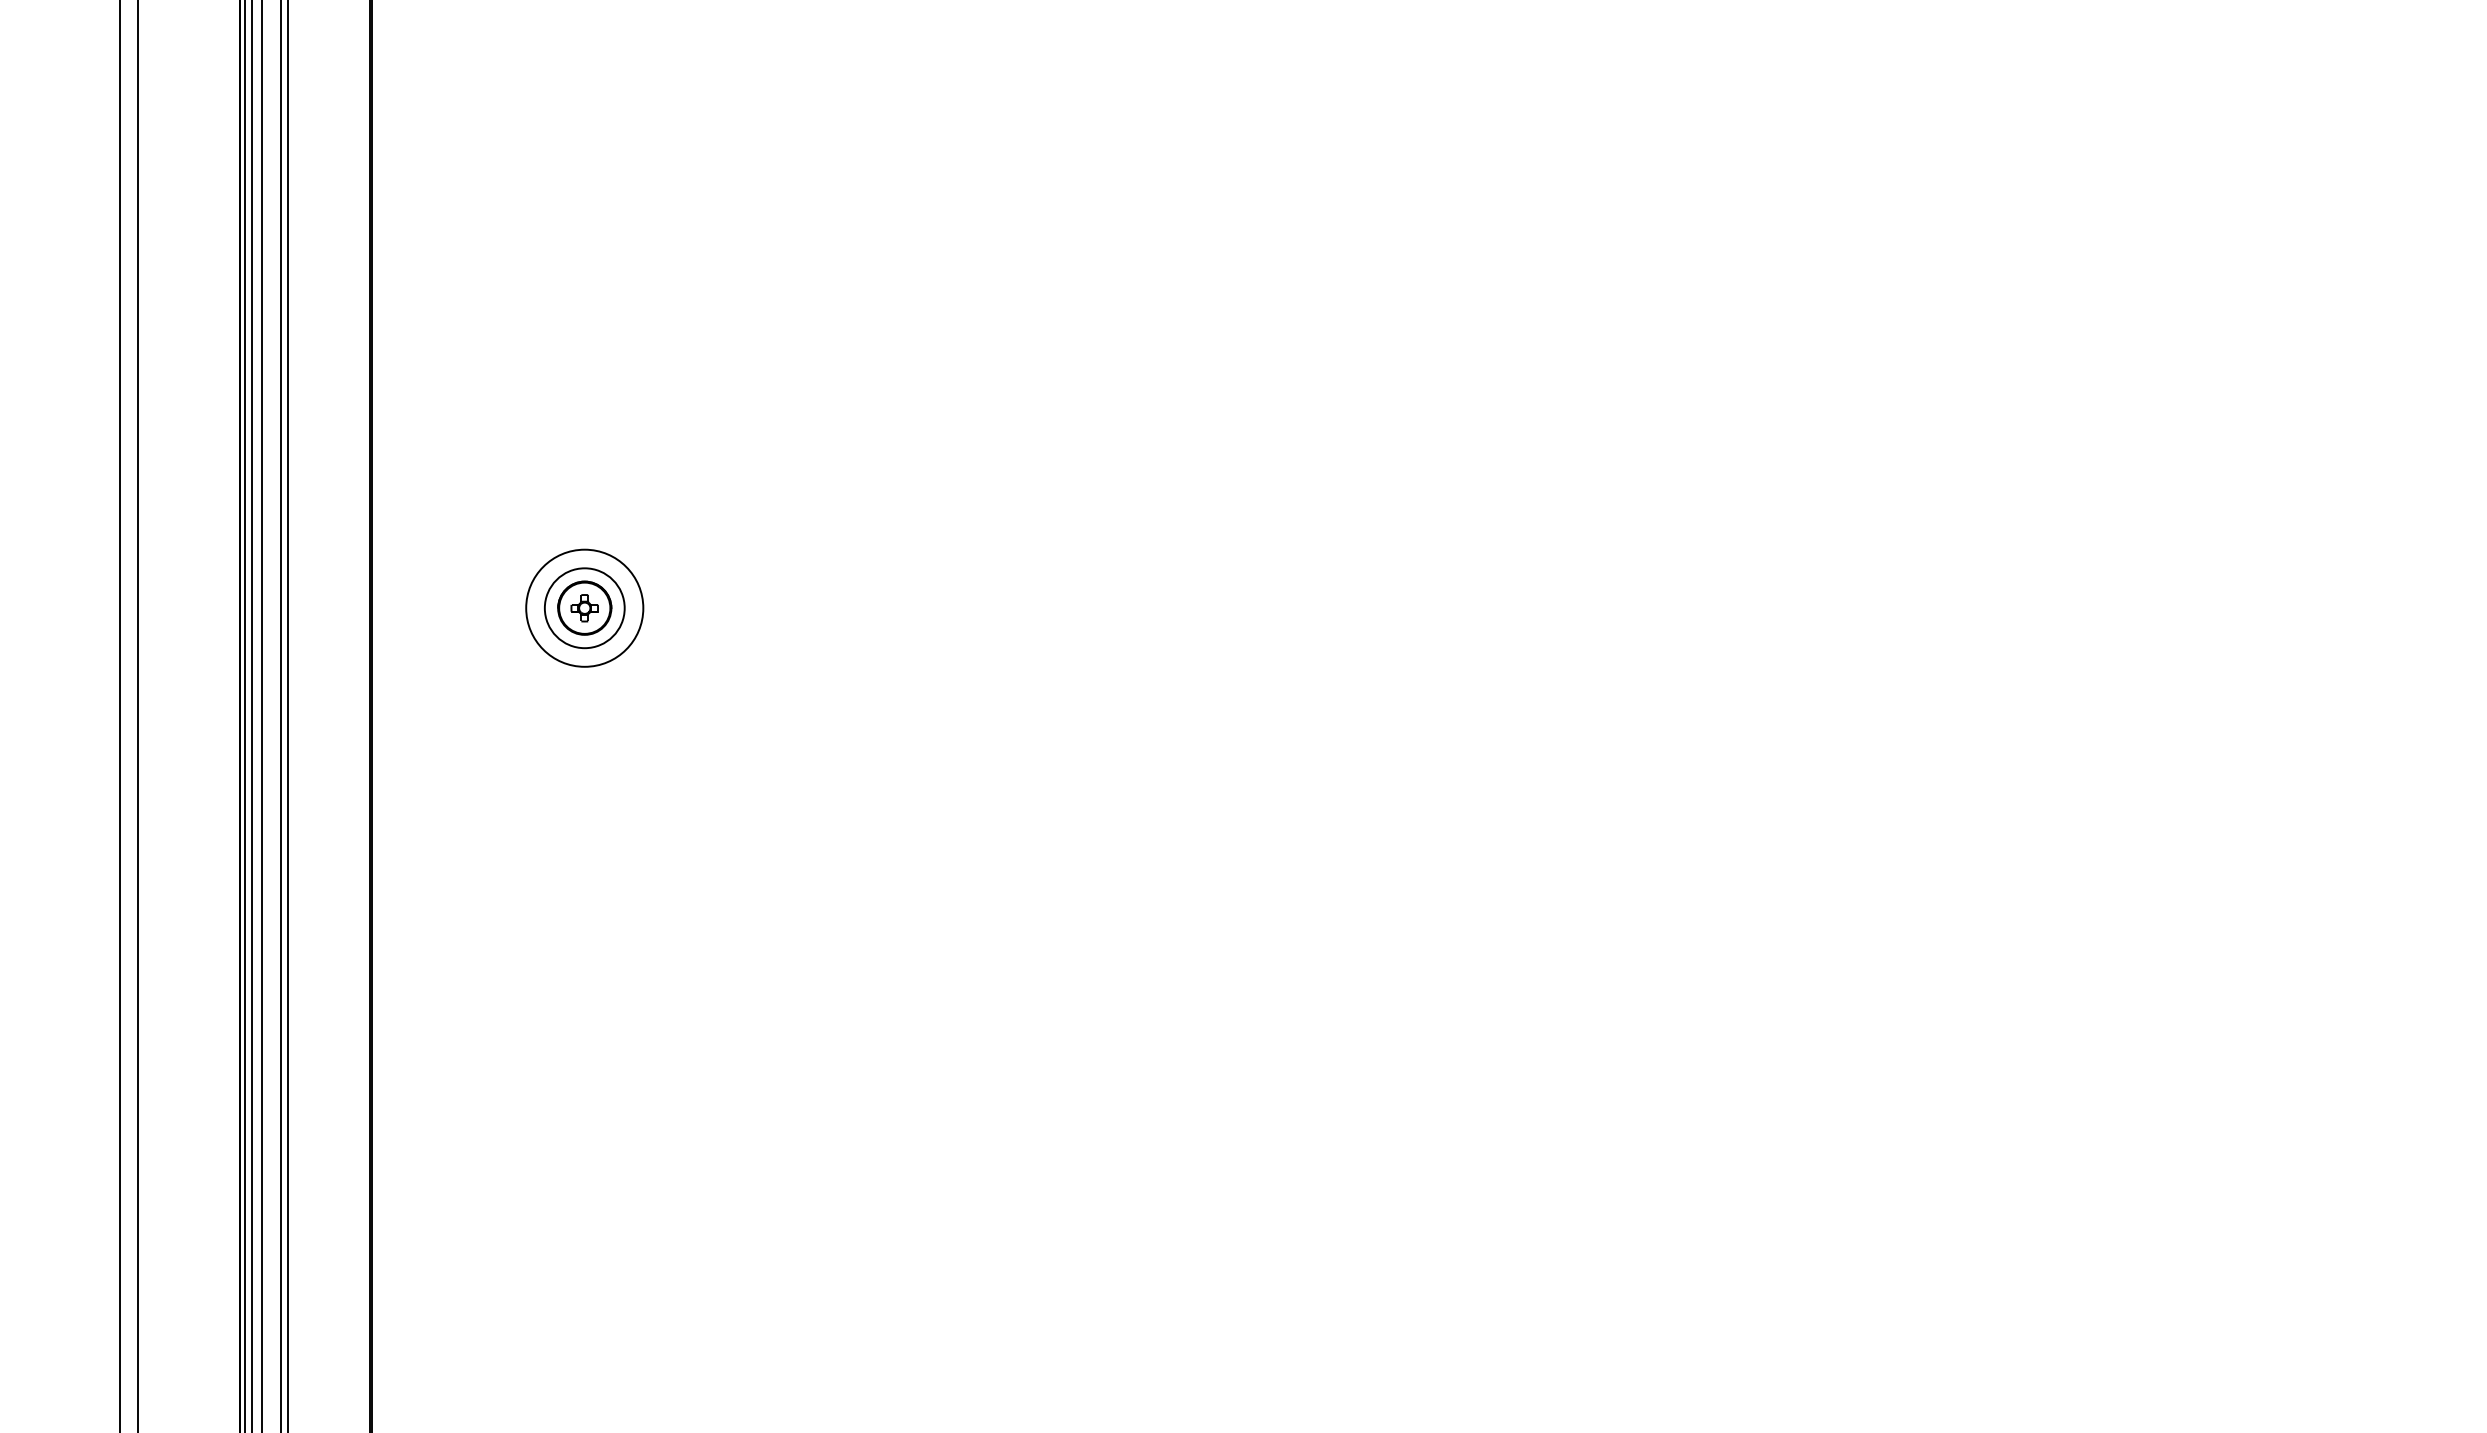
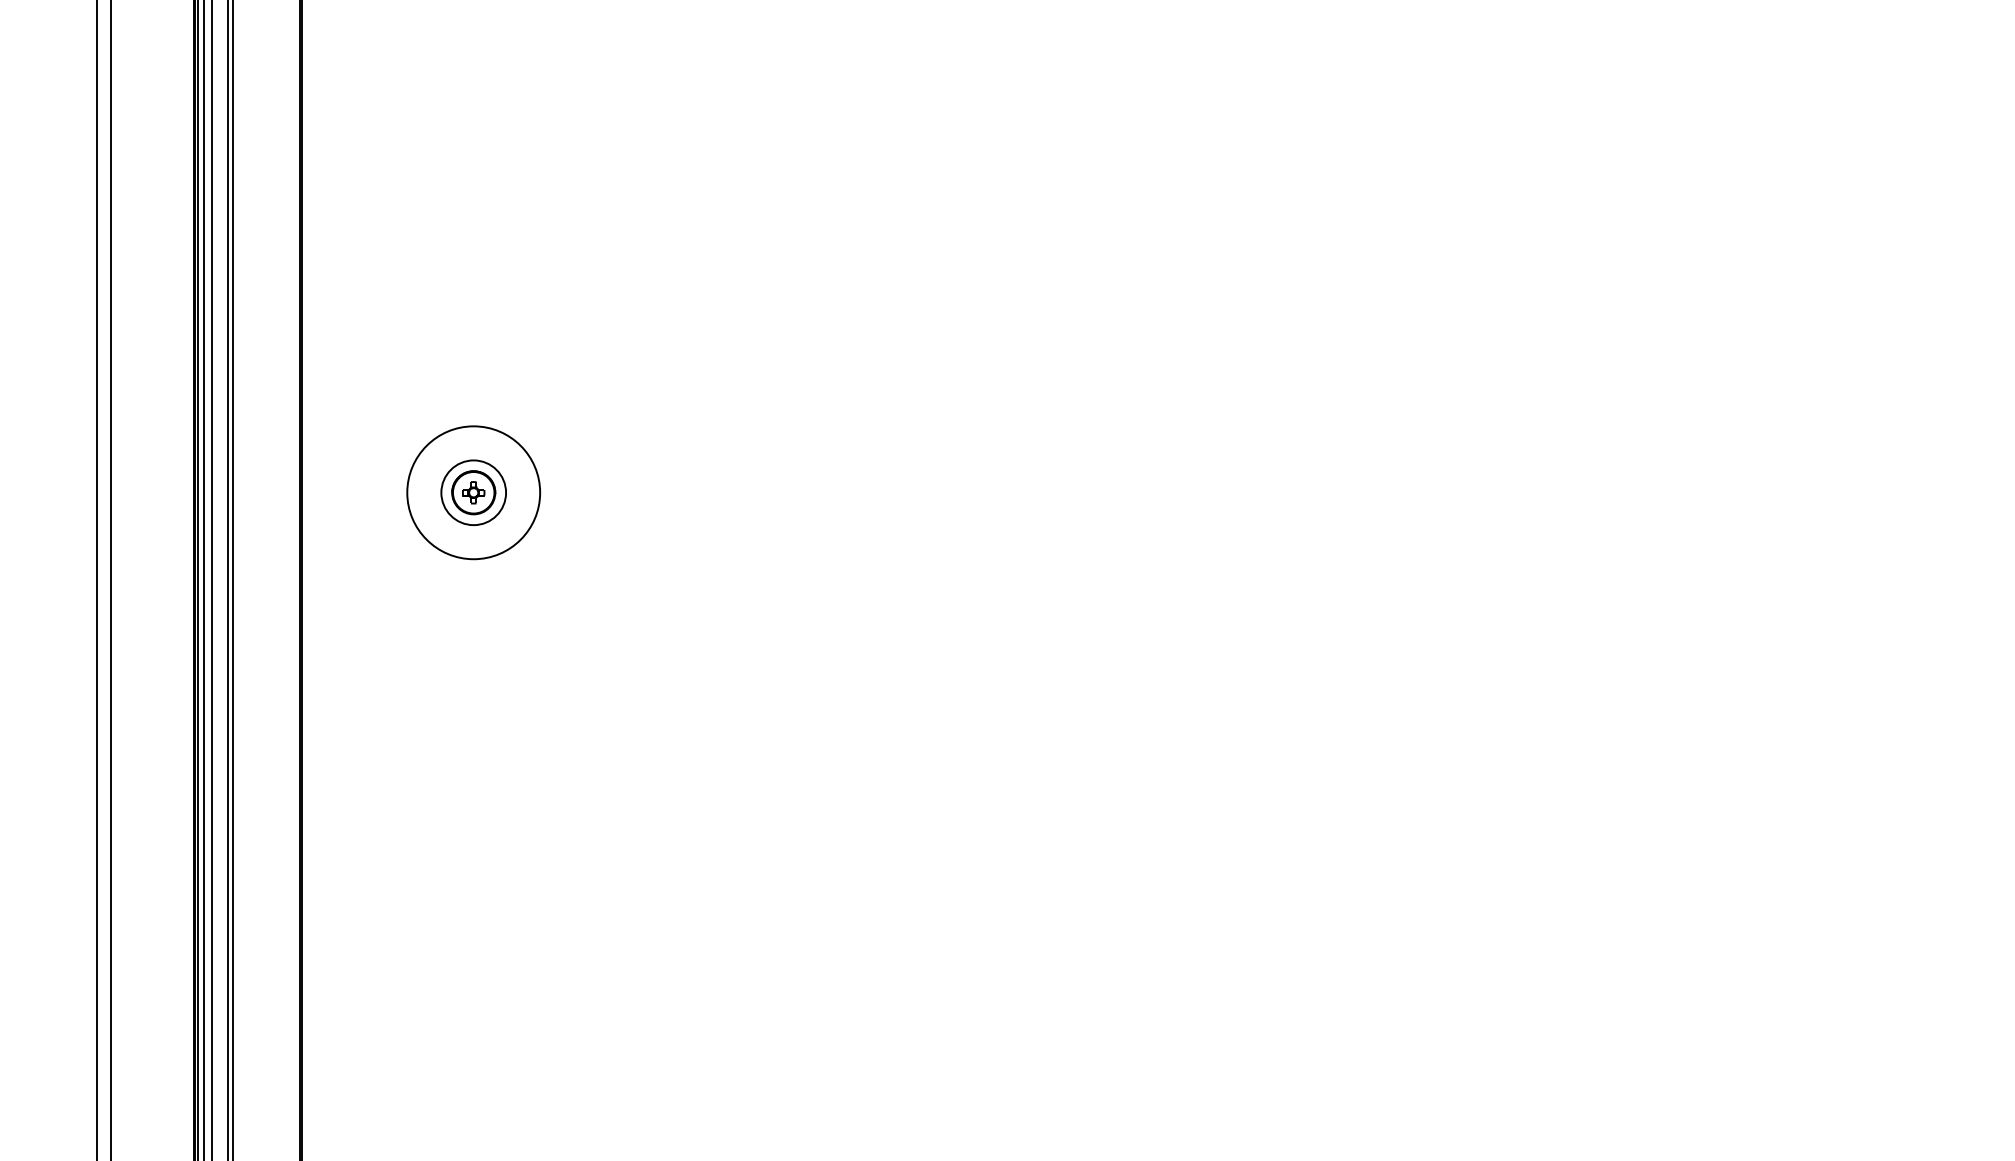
circle: (584, 607) -> (473, 492), size x1.4

